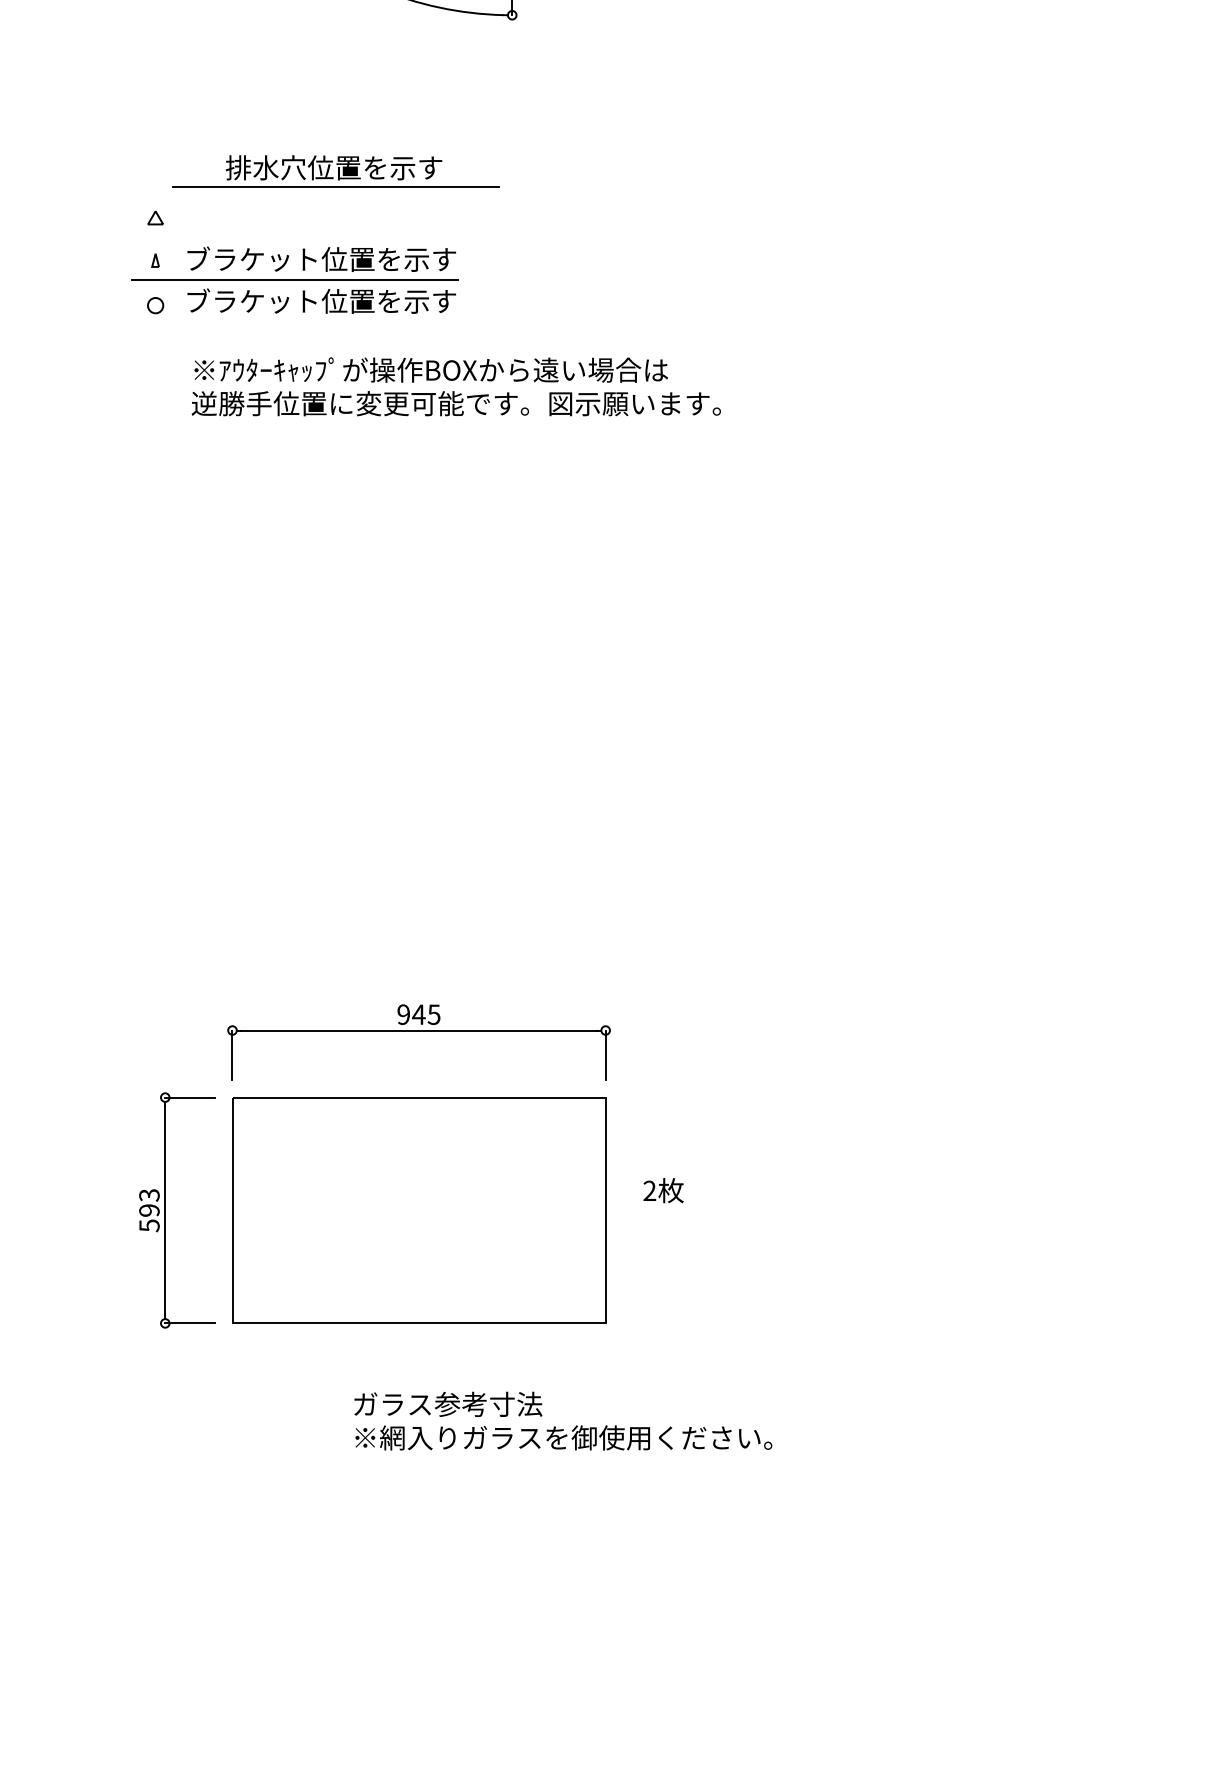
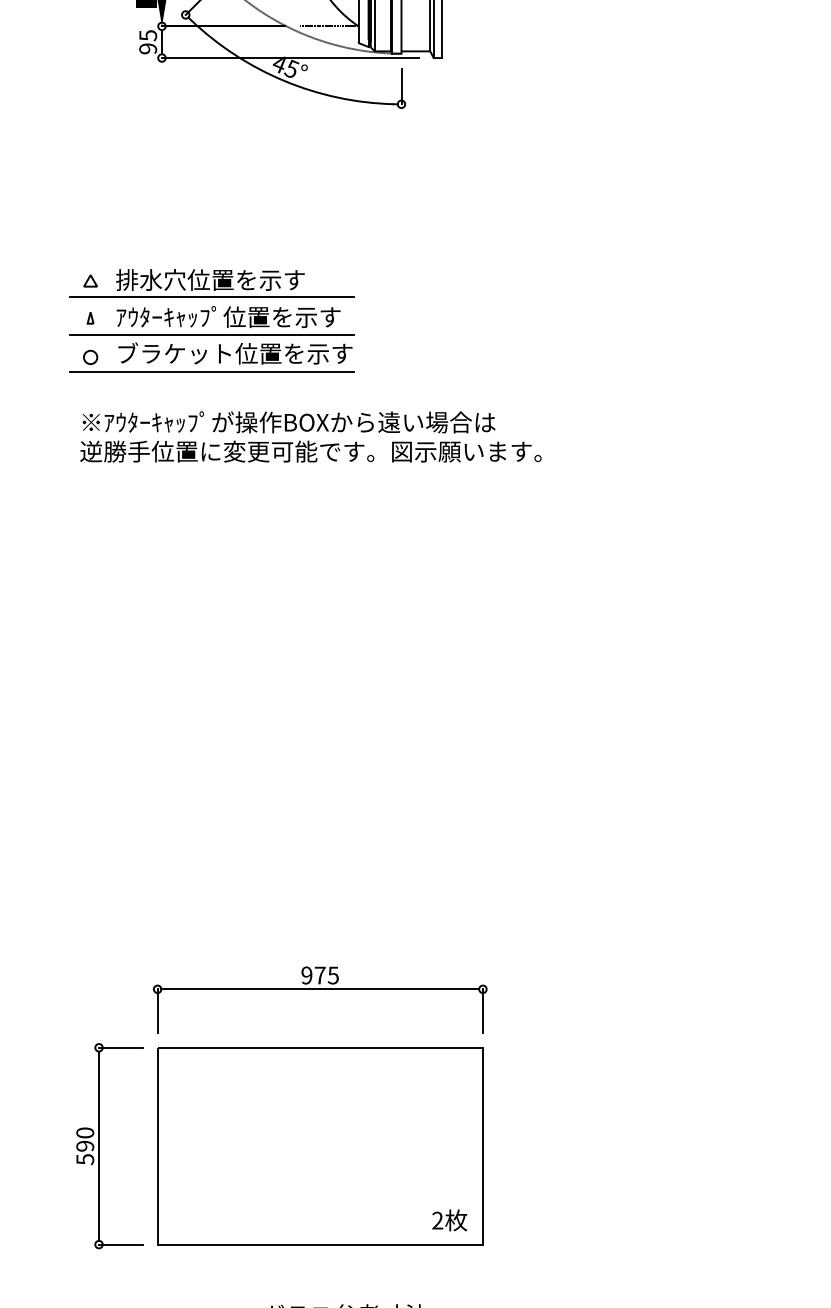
part: (335, 171) -> (211, 283), moved
text: (320, 258) -> (234, 316), ブラケット位置を示す -> ｱｳﾀｰｷｬｯﾌﾟ位置を示す
line: (294, 322) -> (211, 372), added
text: (455, 386) -> (310, 436), moved
text: (418, 1014) -> (319, 975), 945 -> 975
text: (663, 1190) -> (449, 1220), moved
text: (149, 1195) -> (85, 1133), 593 -> 590

